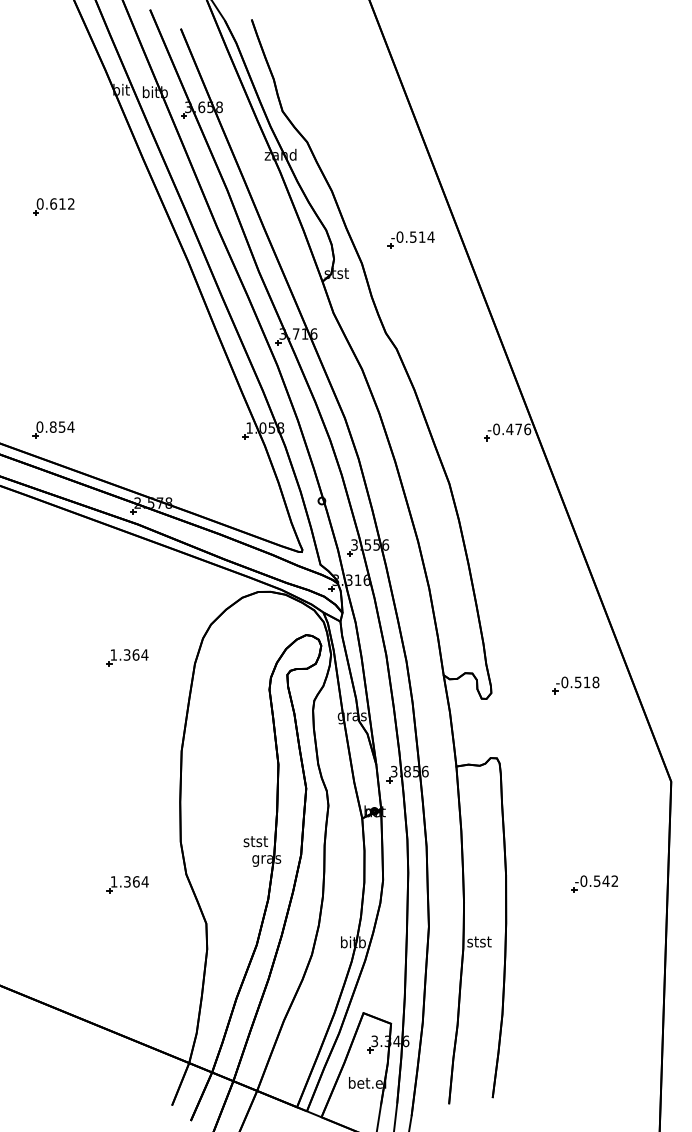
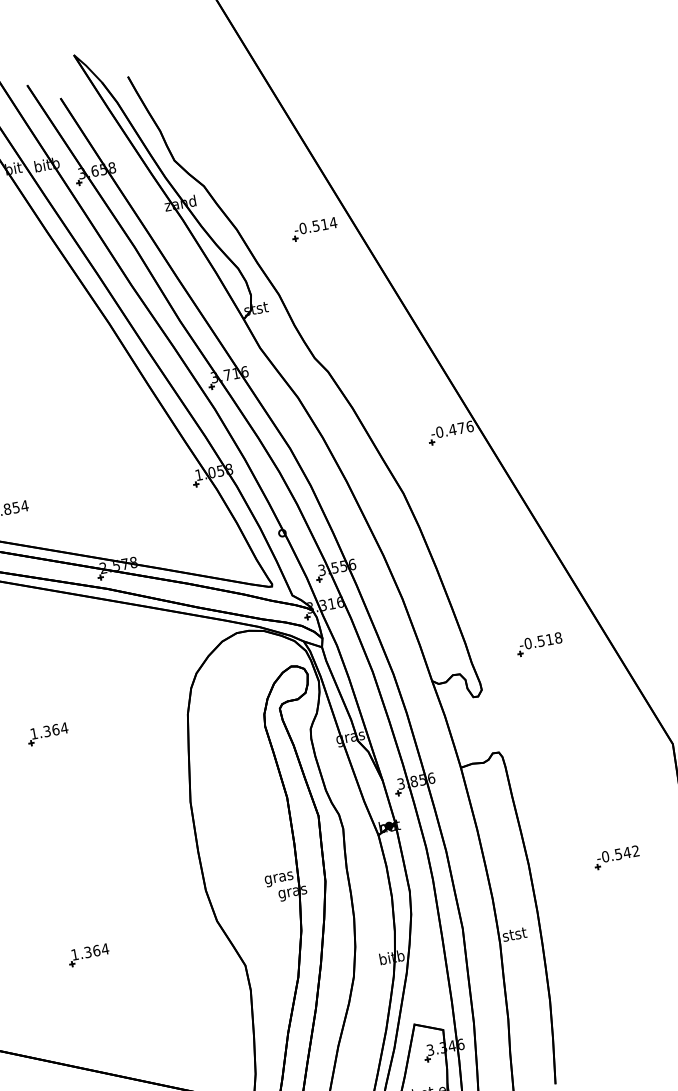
part: (410, 239) -> (313, 228), moved
part: (127, 657) -> (47, 733), moved
part: (575, 685) -> (539, 644), moved
text: (255, 843) -> (278, 878), stst -> gras
part: (127, 884) -> (88, 954), moved

